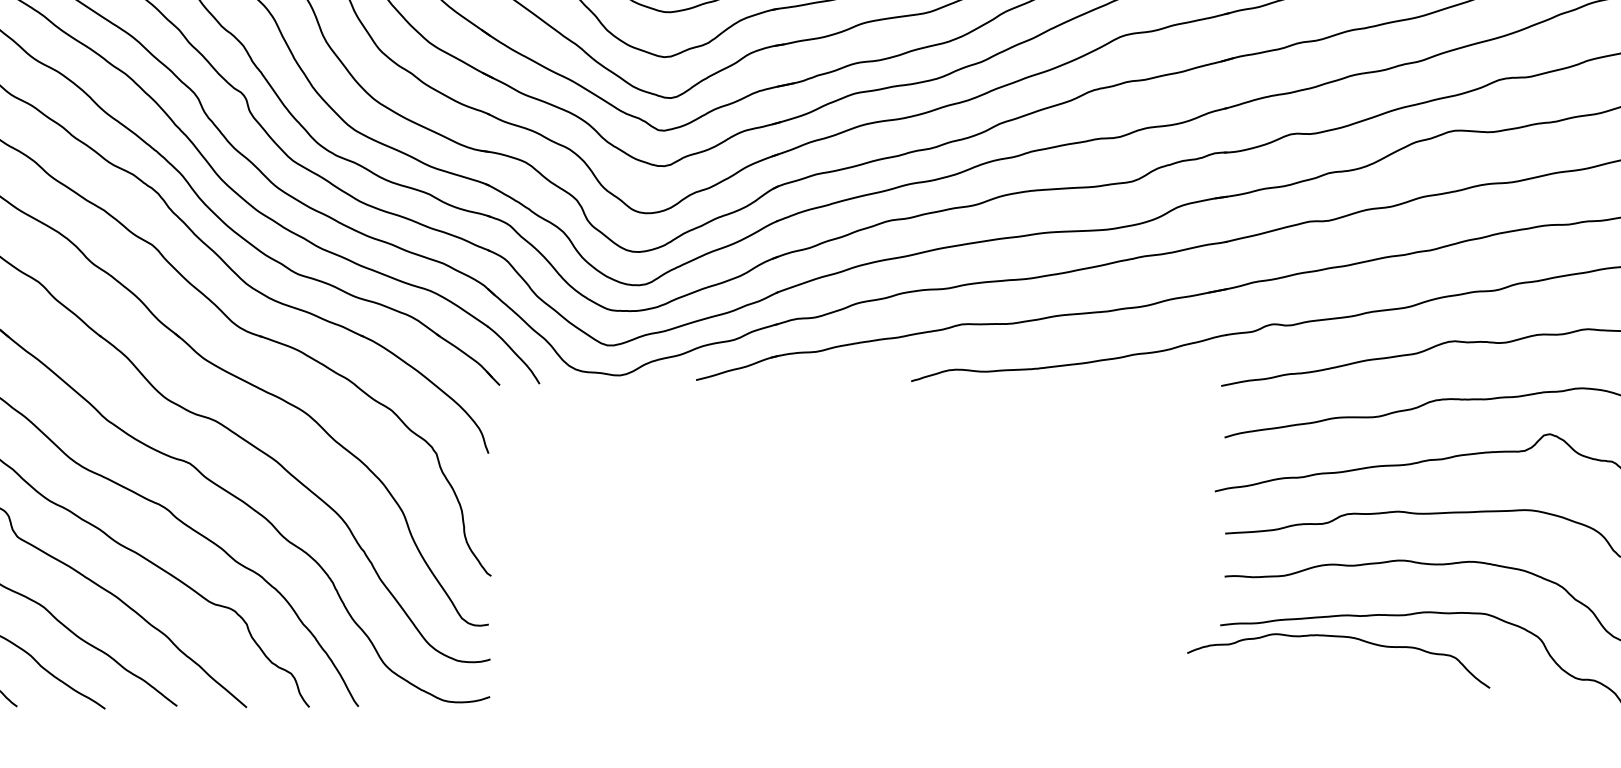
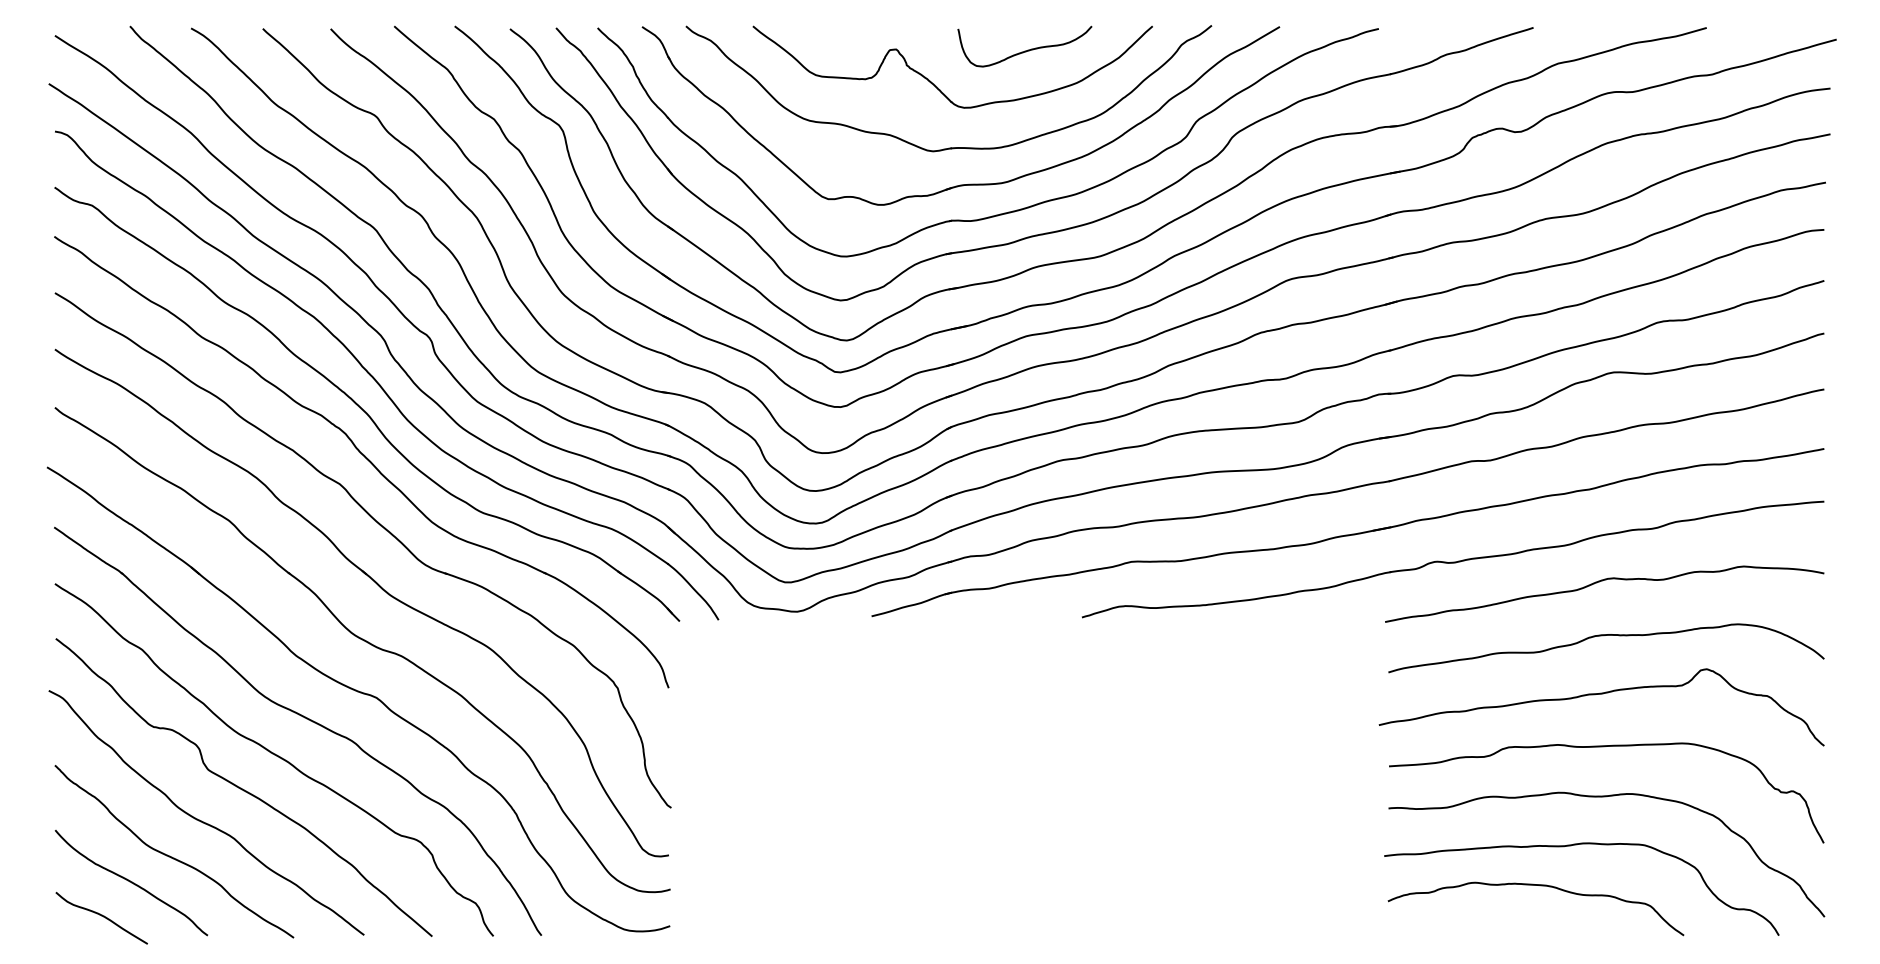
curve: (1343, 638) -> (1540, 886), moved

